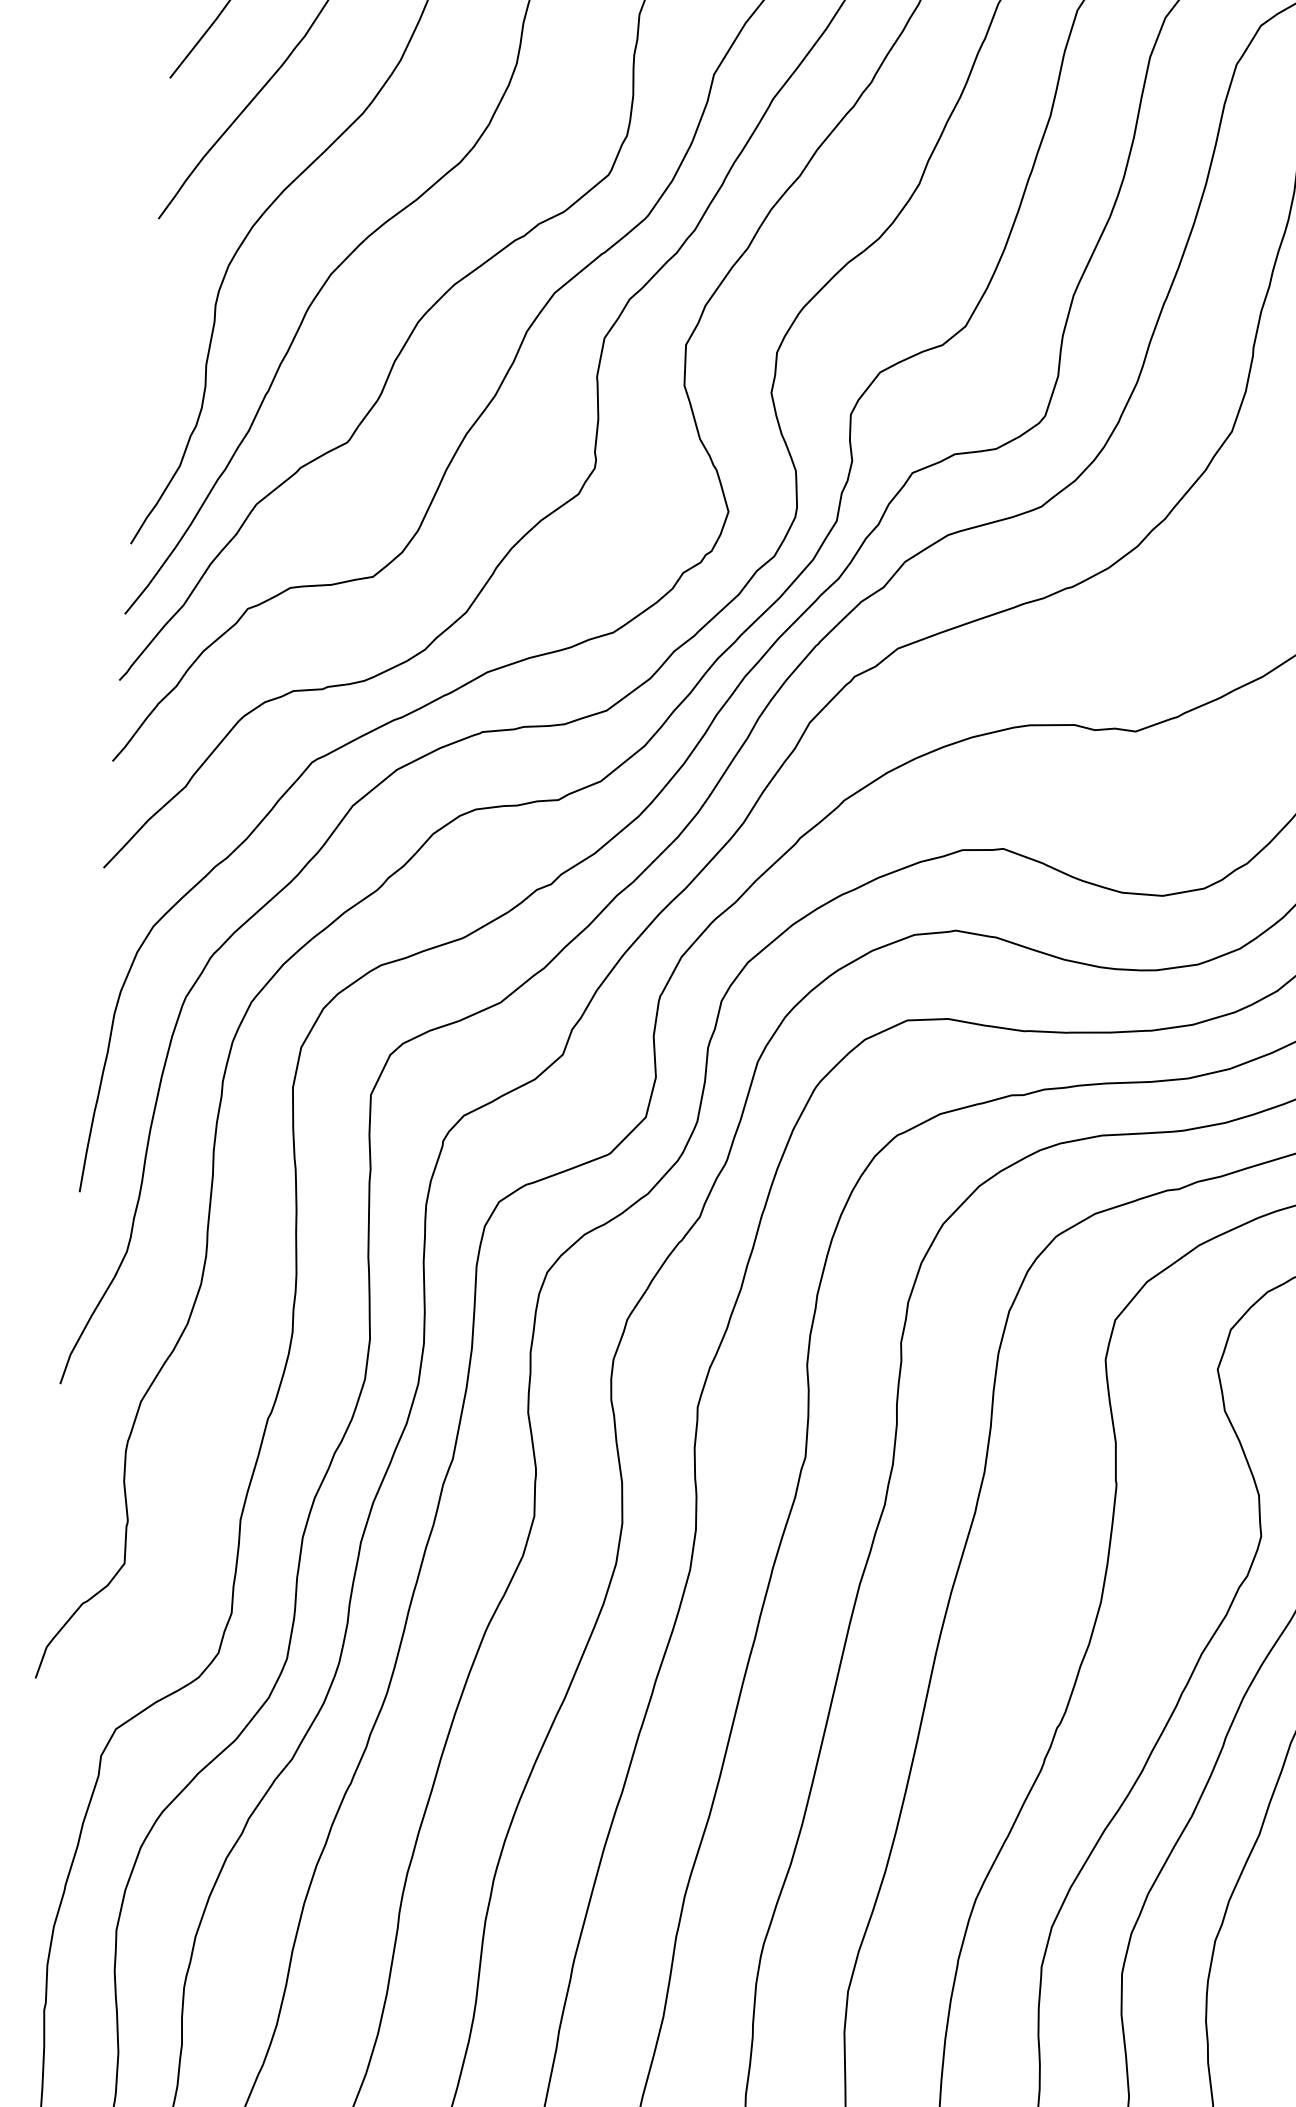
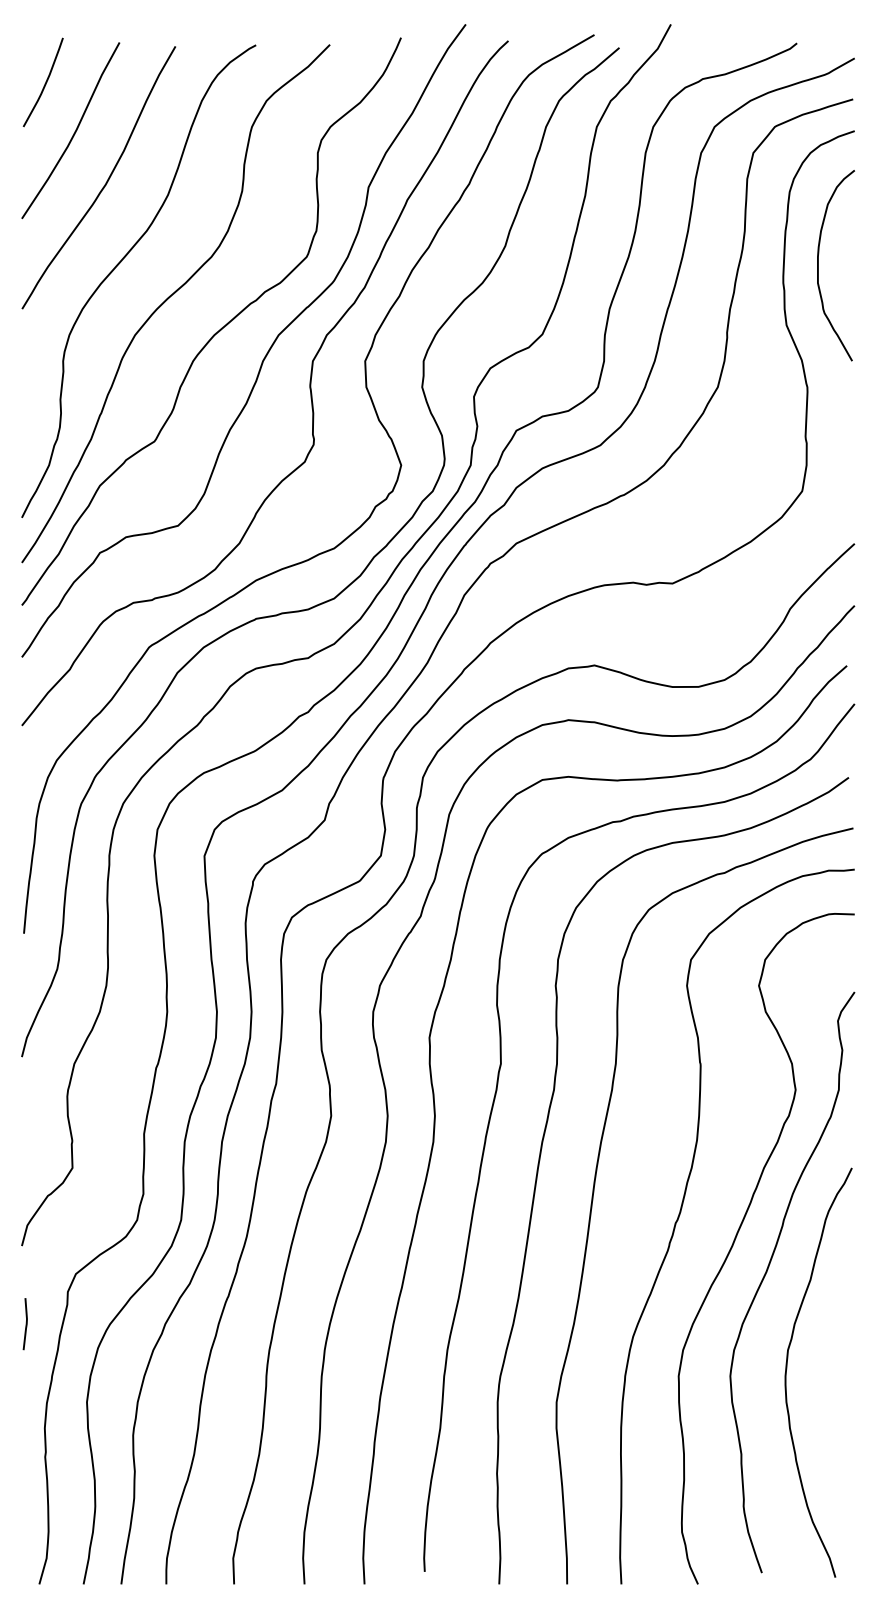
line: (30, 1801) -> (25, 1324), added

